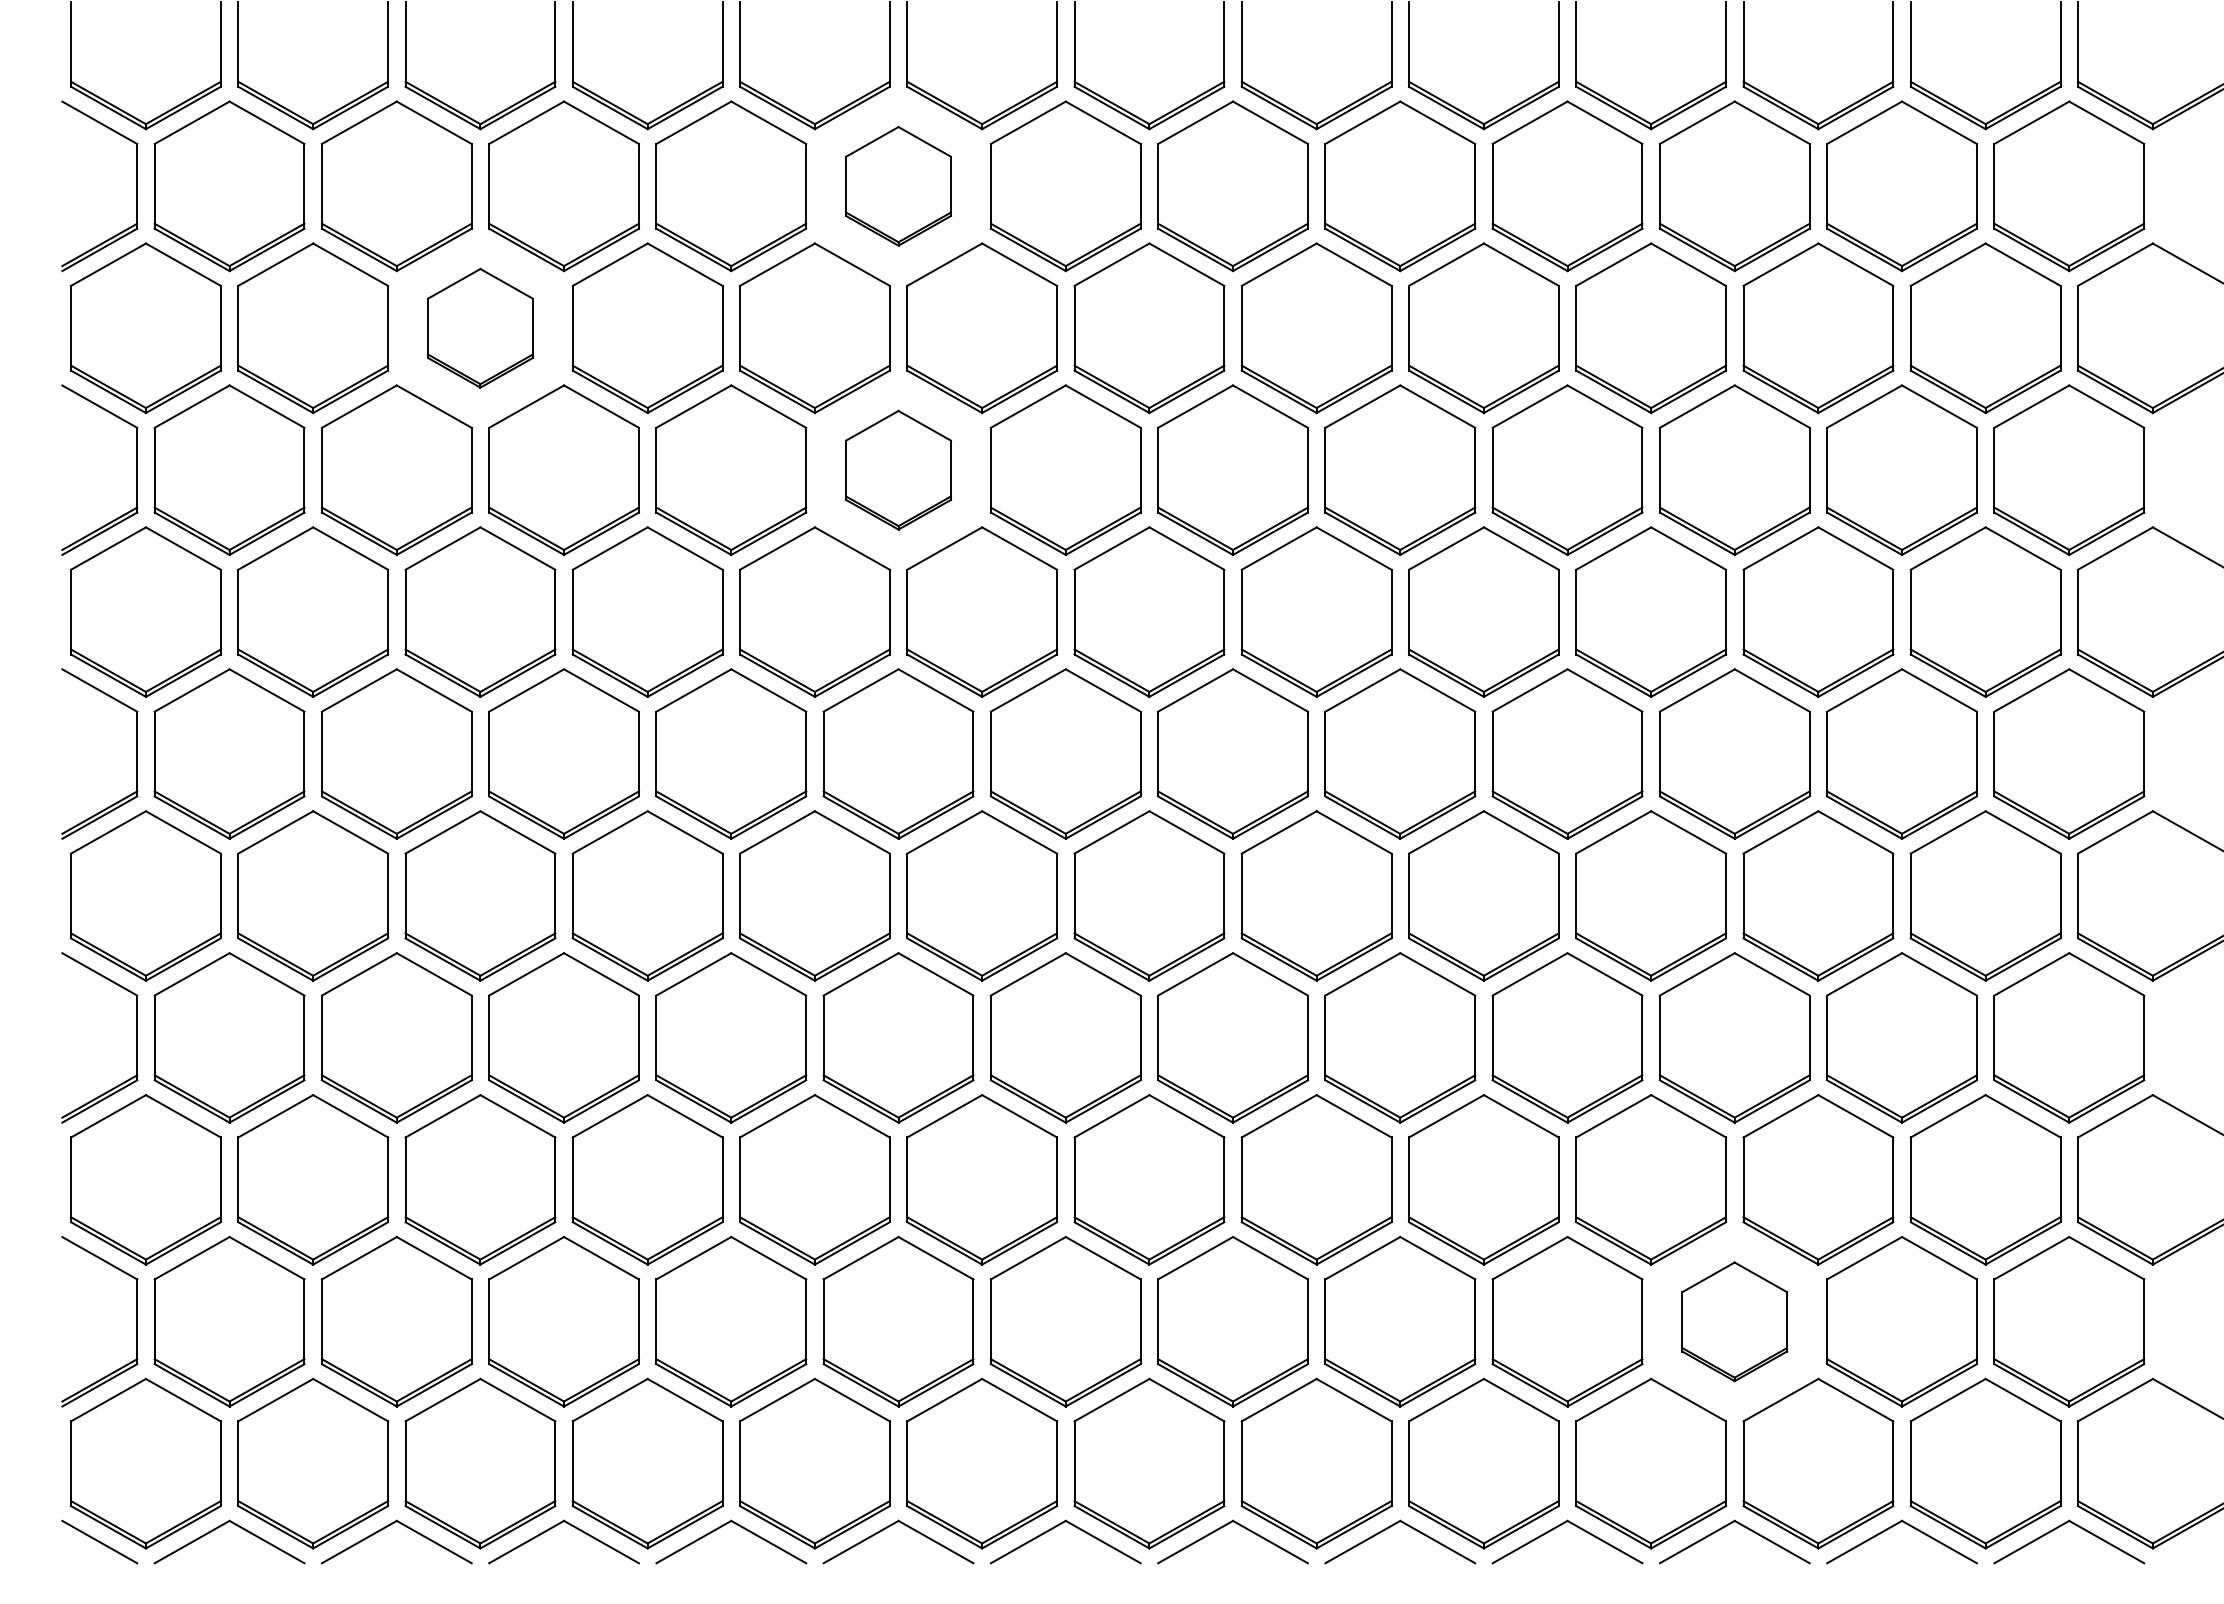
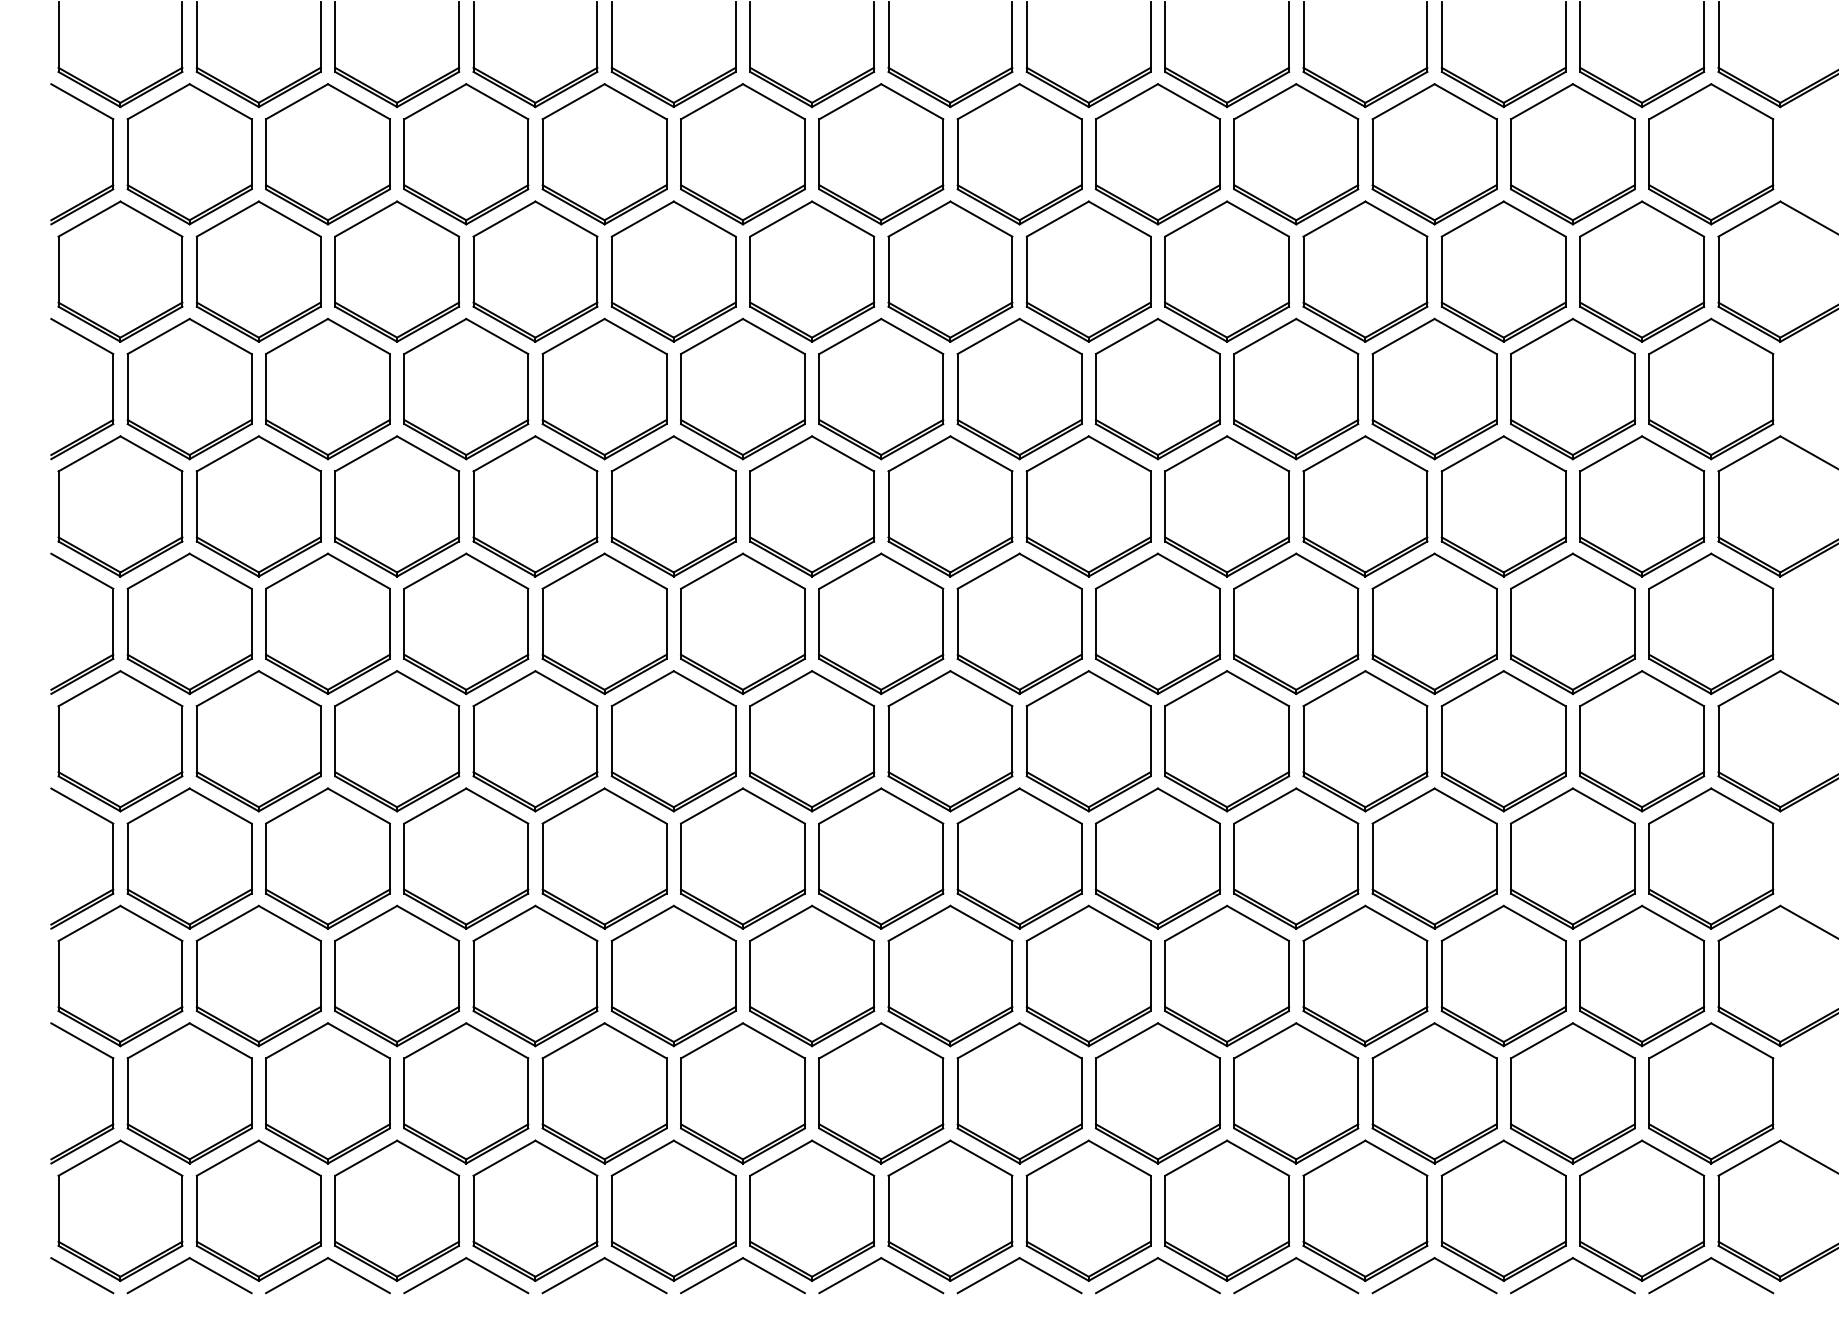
part: (898, 186) -> (742, 154), size x1.43
part: (480, 328) -> (397, 271), size x1.43
part: (898, 470) -> (742, 389), size x1.43
part: (1734, 1321) -> (1434, 1093), size x1.43

